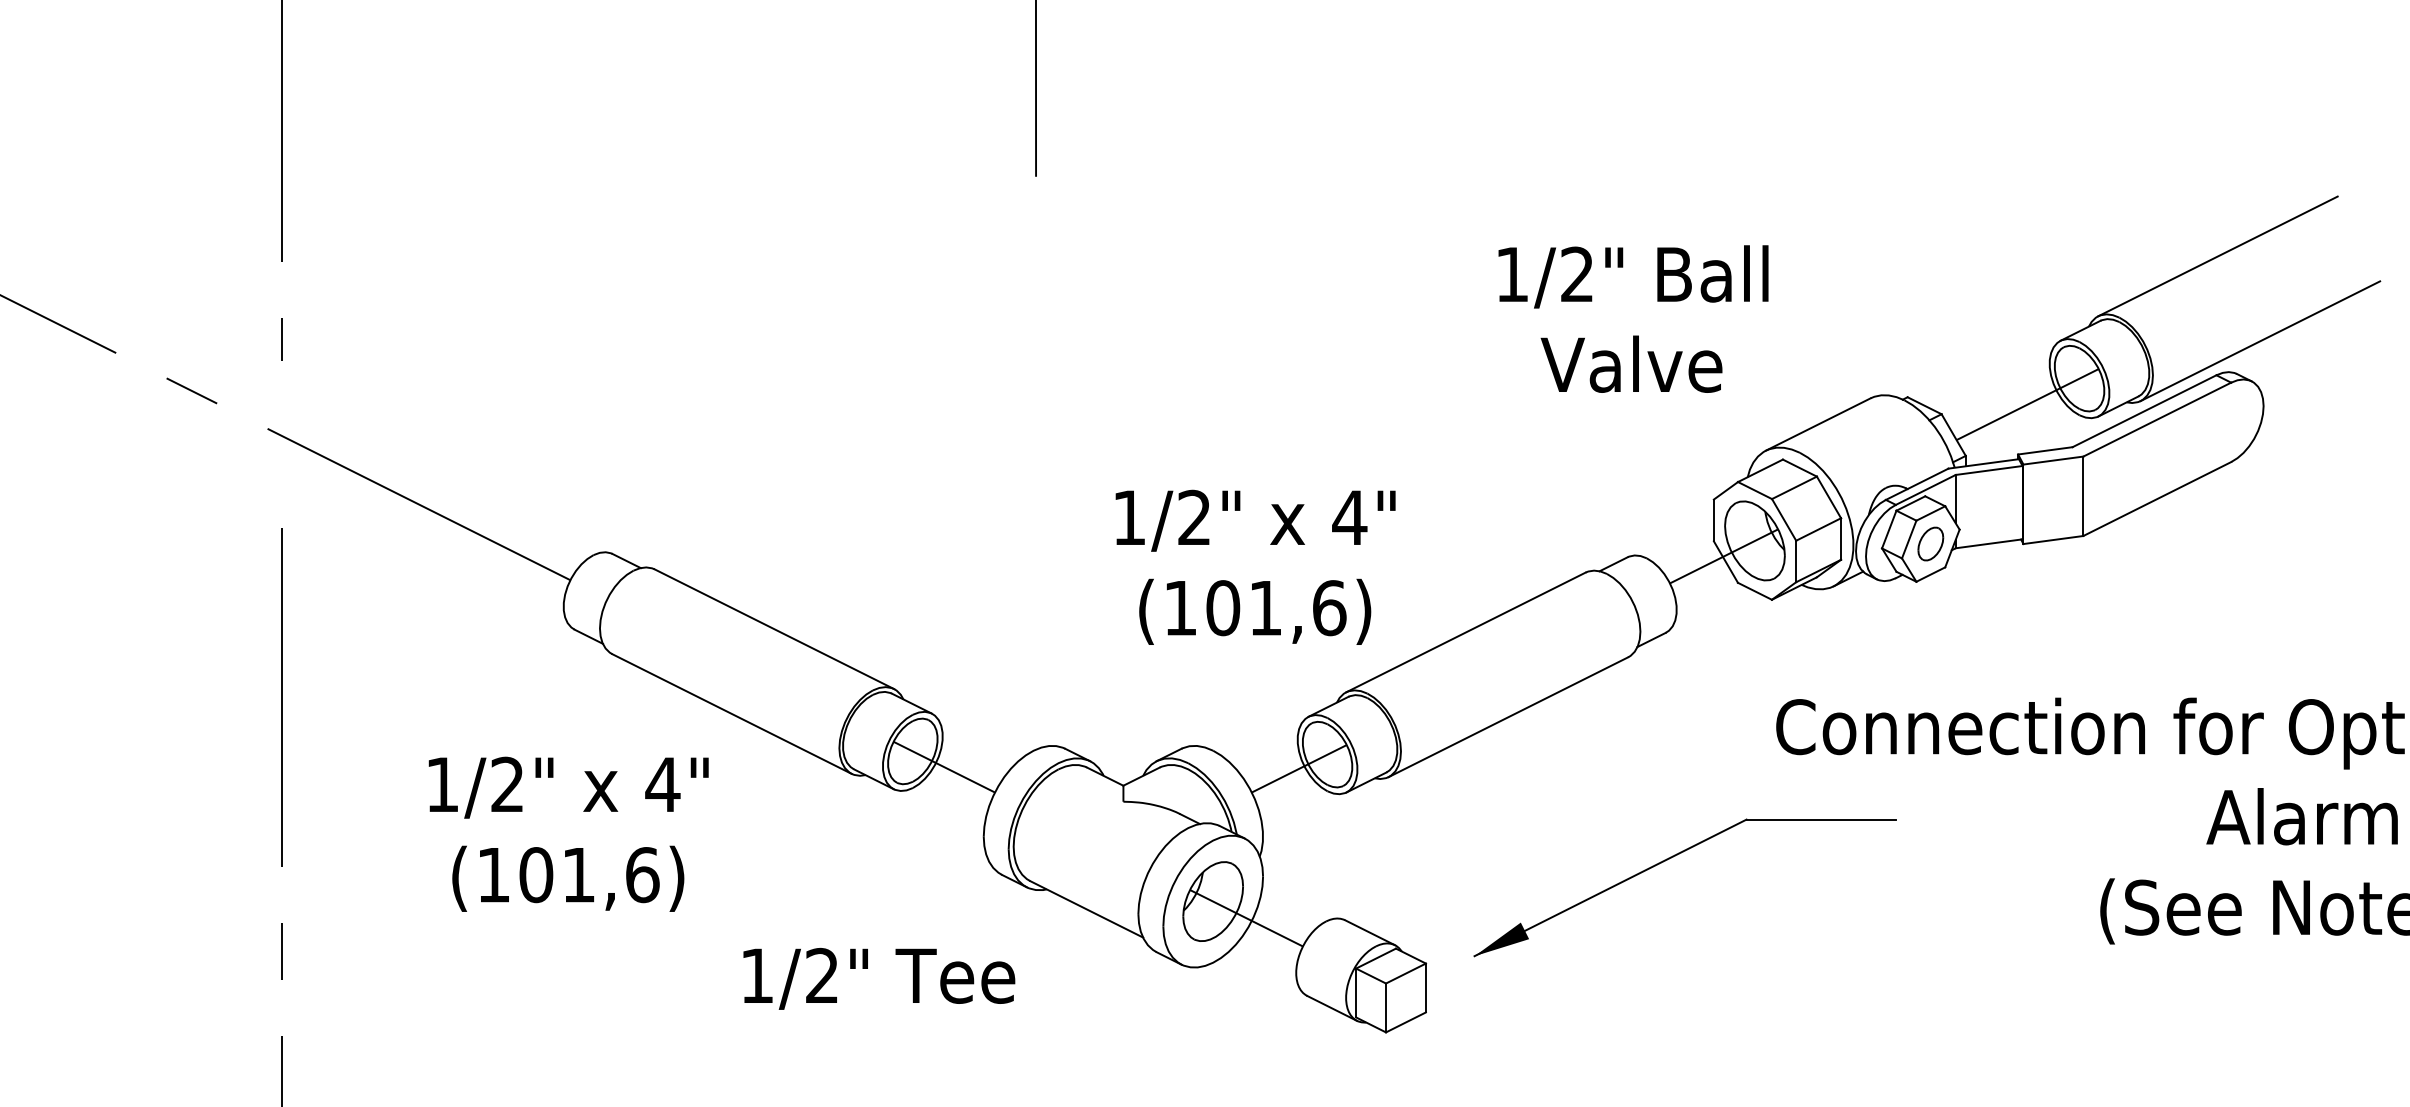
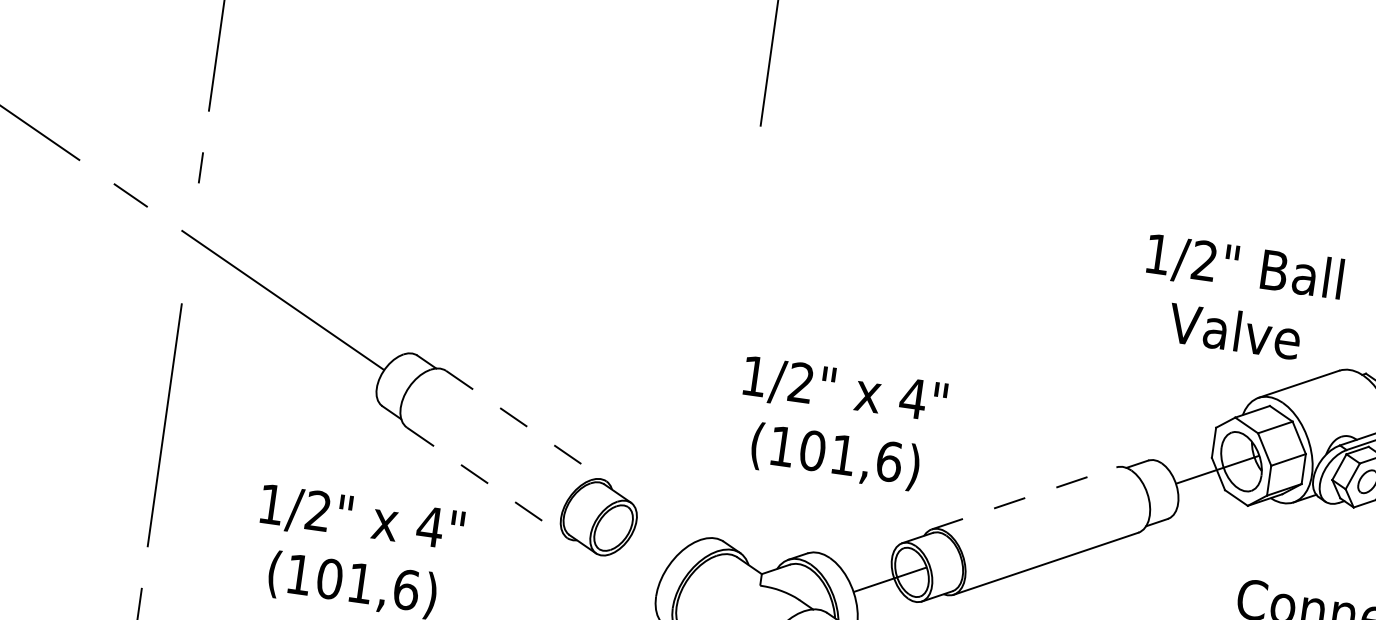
text: (1633, 318) -> (1240, 298), moved
text: (1255, 566) -> (840, 424), moved
line: (774, 629) -> (526, 426), solid -> dashed
line: (1466, 632) -> (1024, 498), solid -> dashed
line: (732, 714) -> (487, 483), solid -> dashed
line: (944, 766) -> (634, 542), removed

